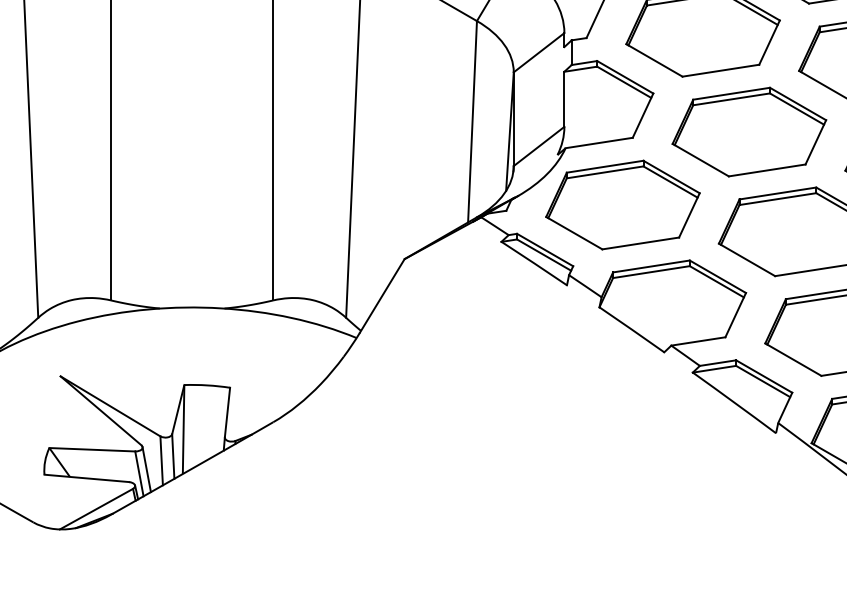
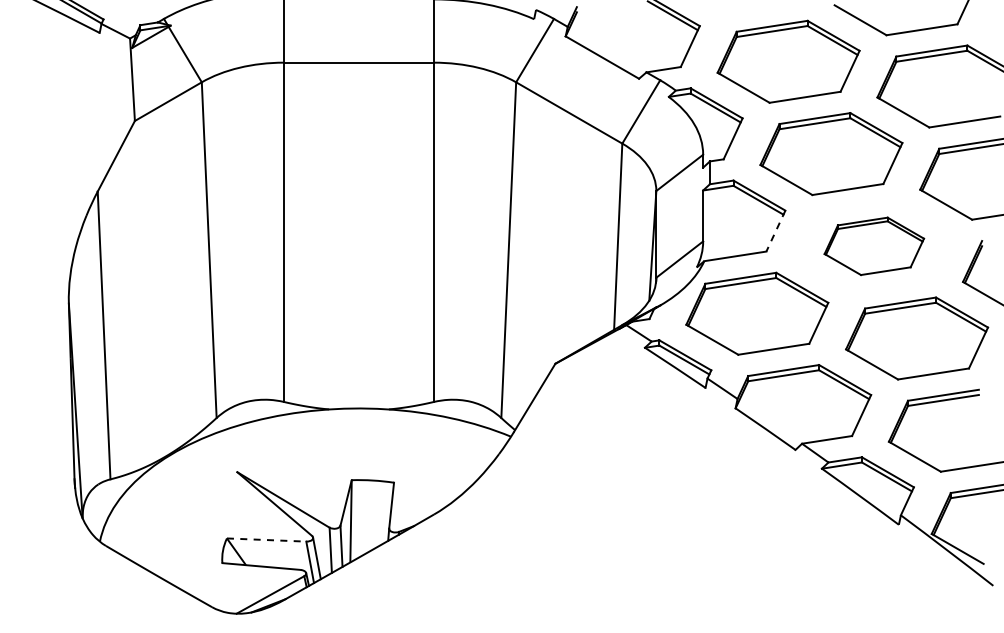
line: (642, 116) -> (775, 231), solid -> dashed
part: (749, 132) -> (874, 246), size x0.7
line: (92, 450) -> (266, 540), solid -> dashed

